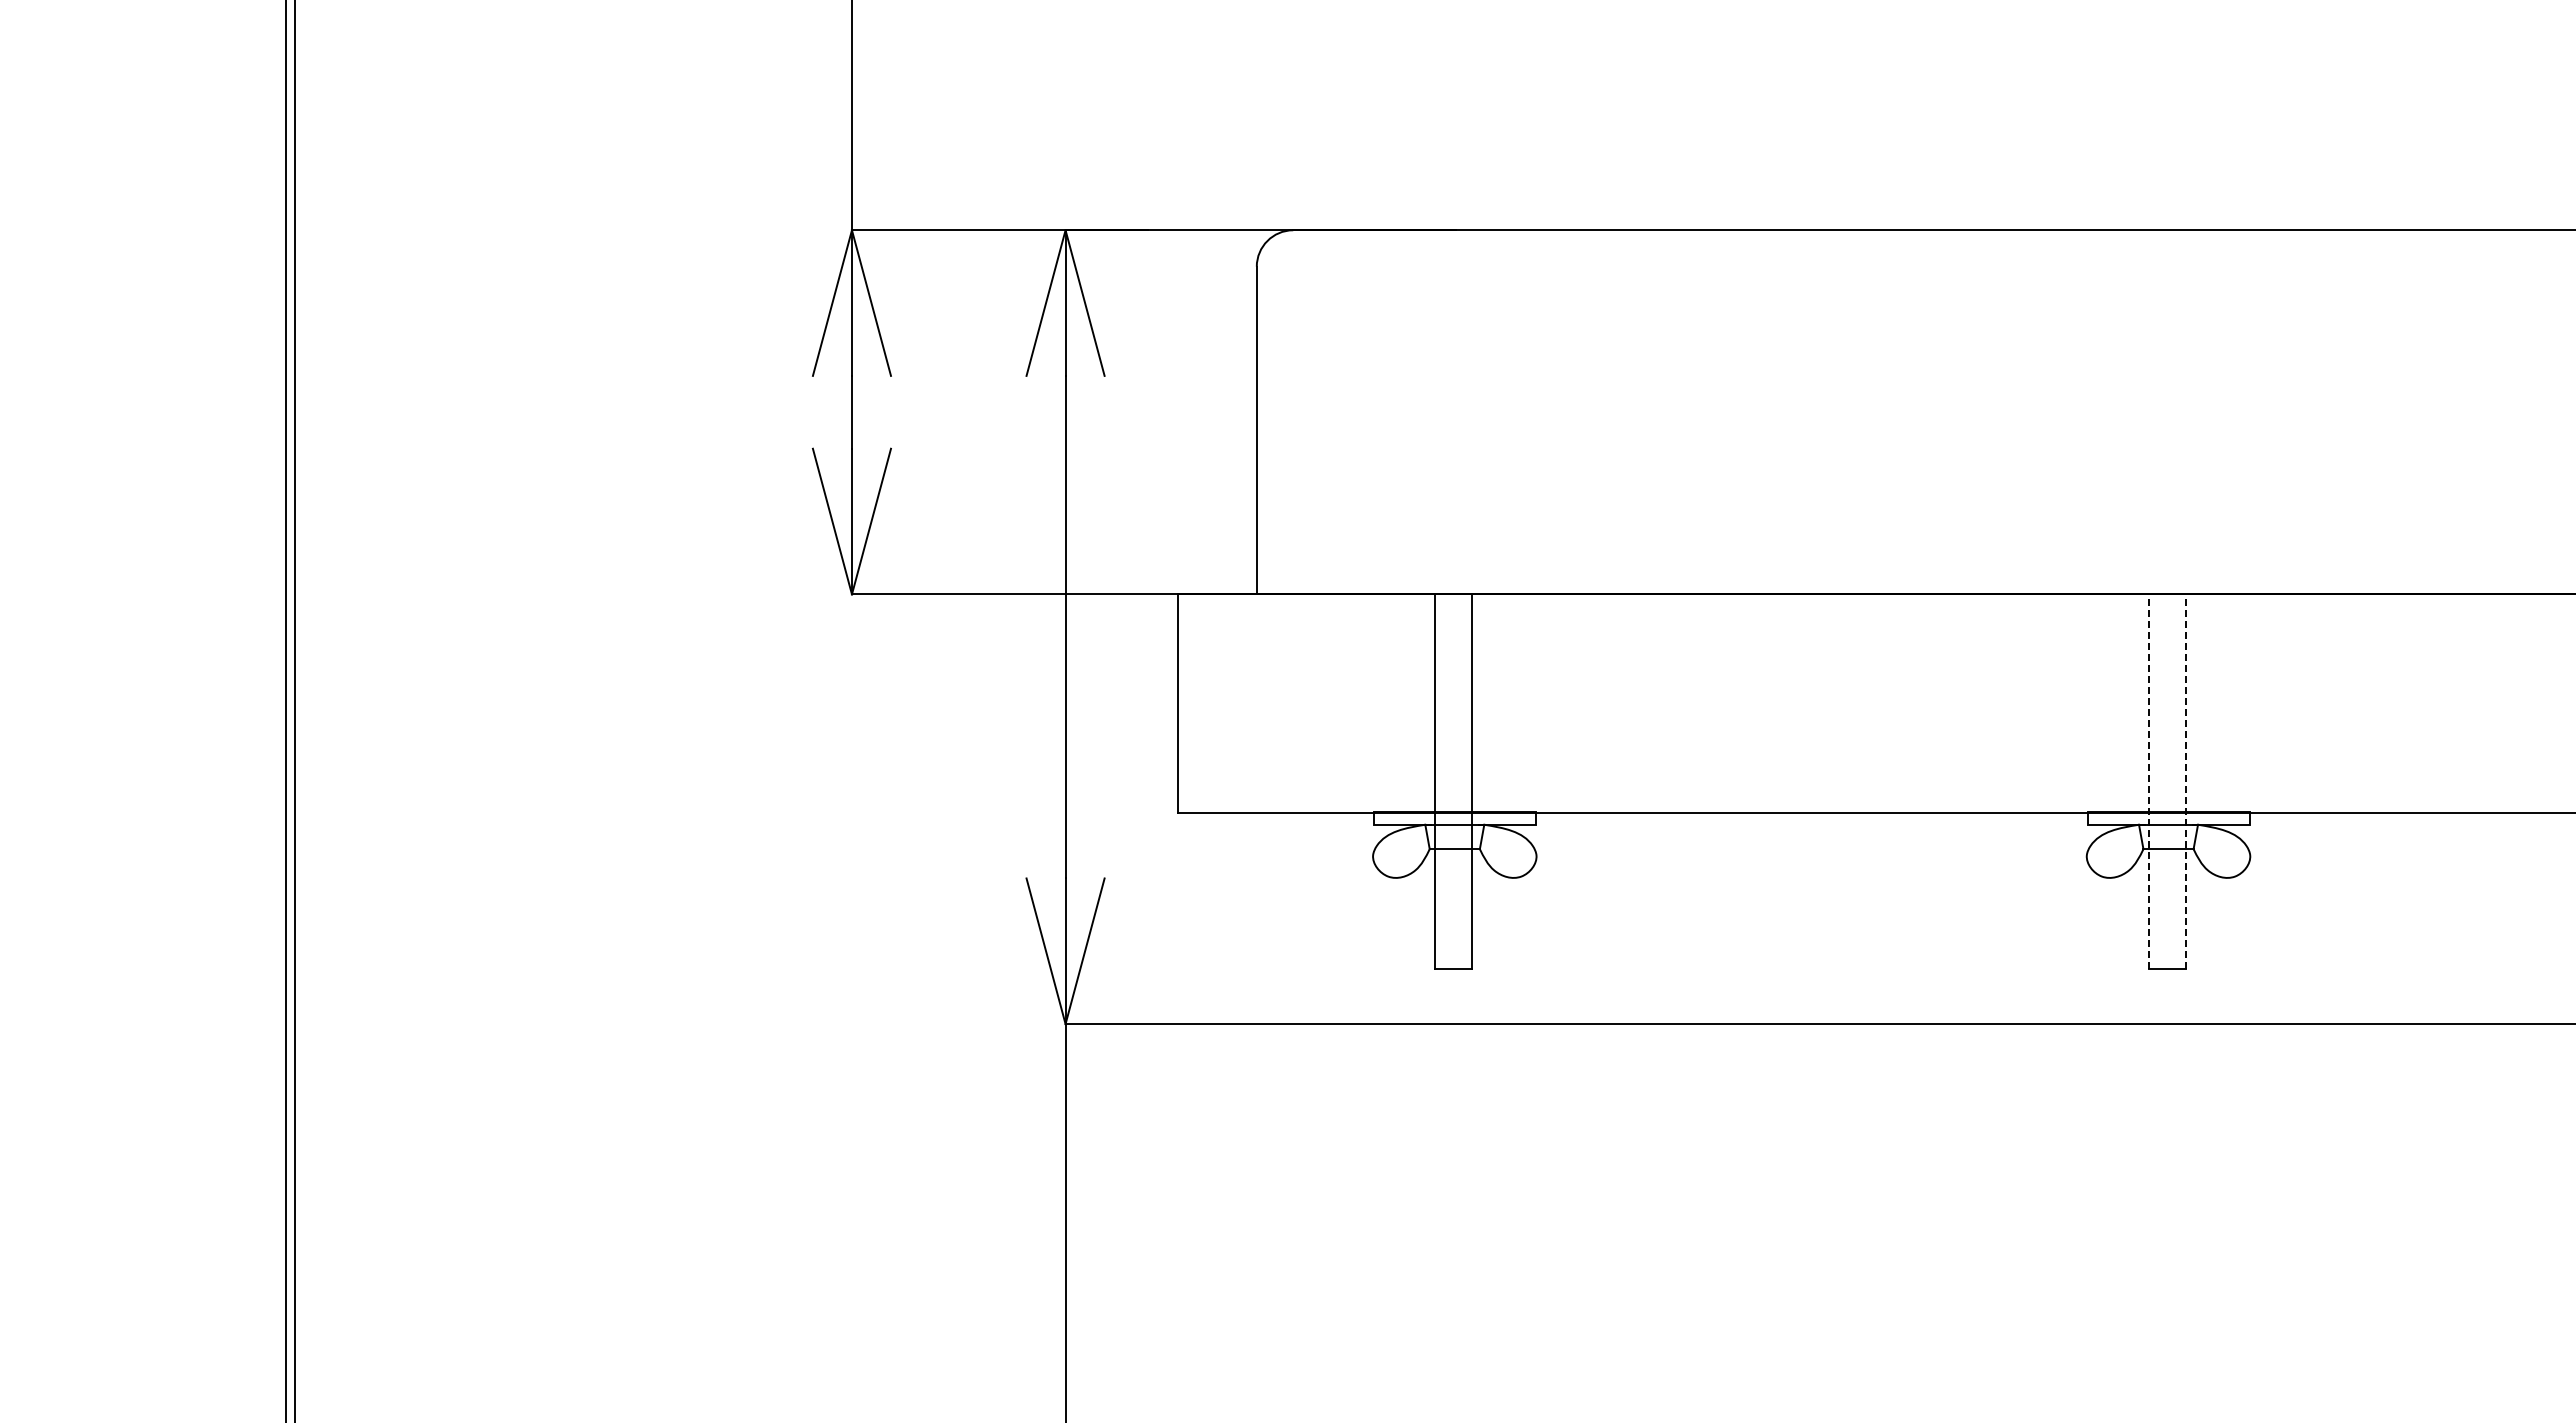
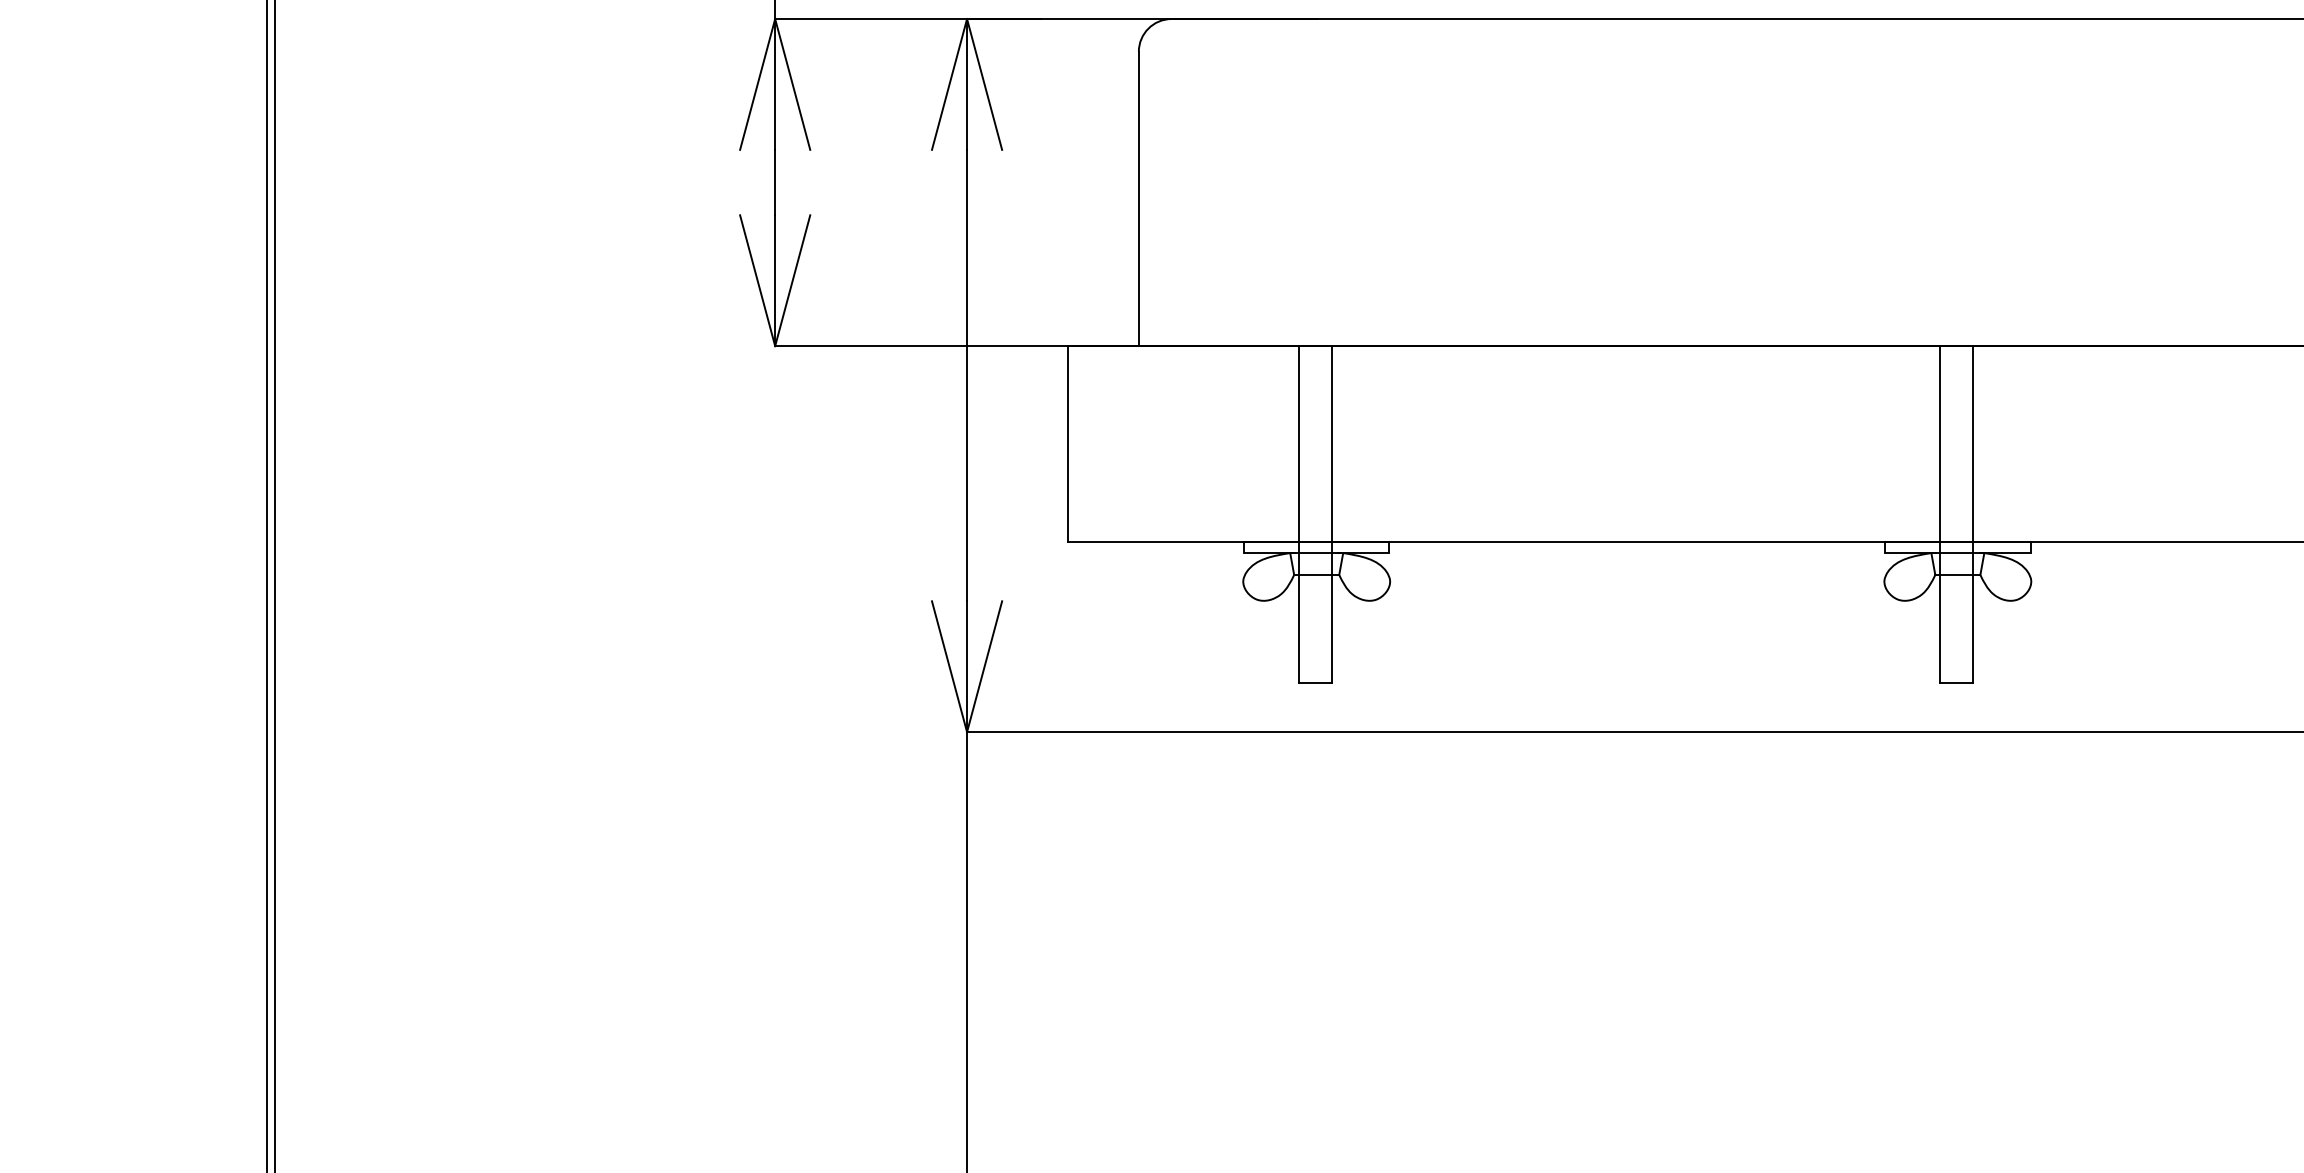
line: (2148, 781) -> (1939, 514), dashed -> solid
line: (2185, 781) -> (1973, 514), dashed -> solid

